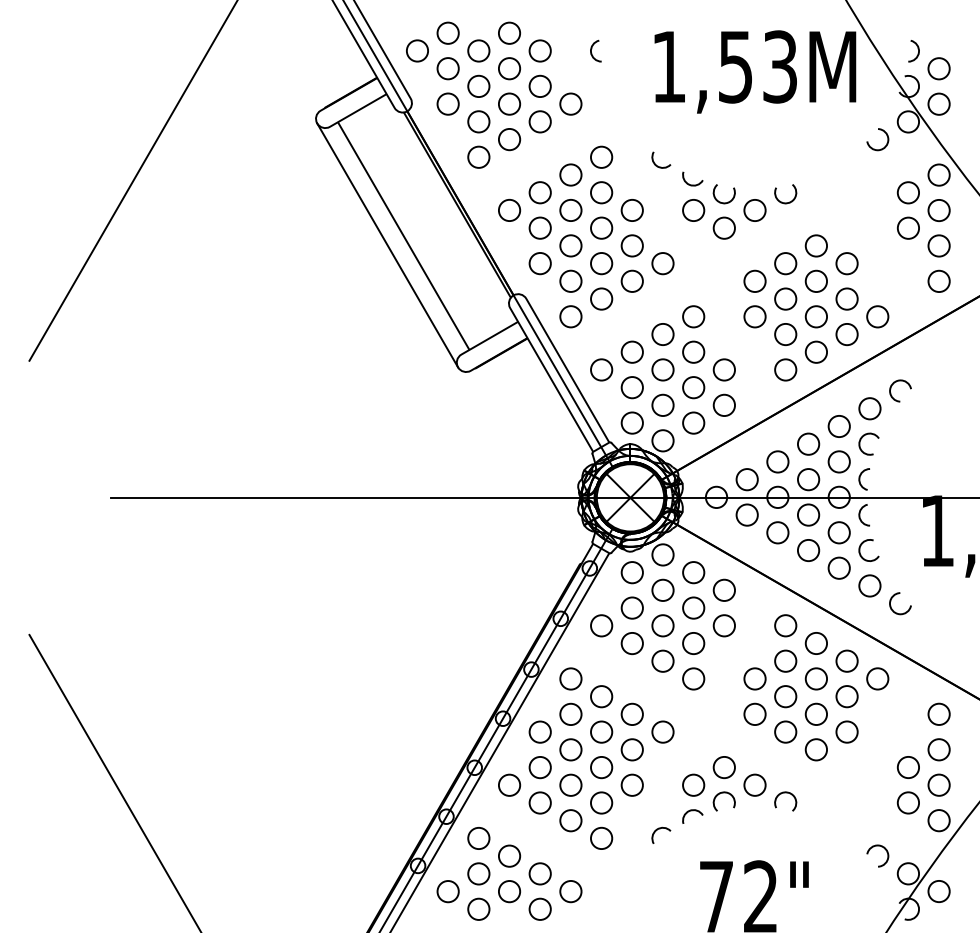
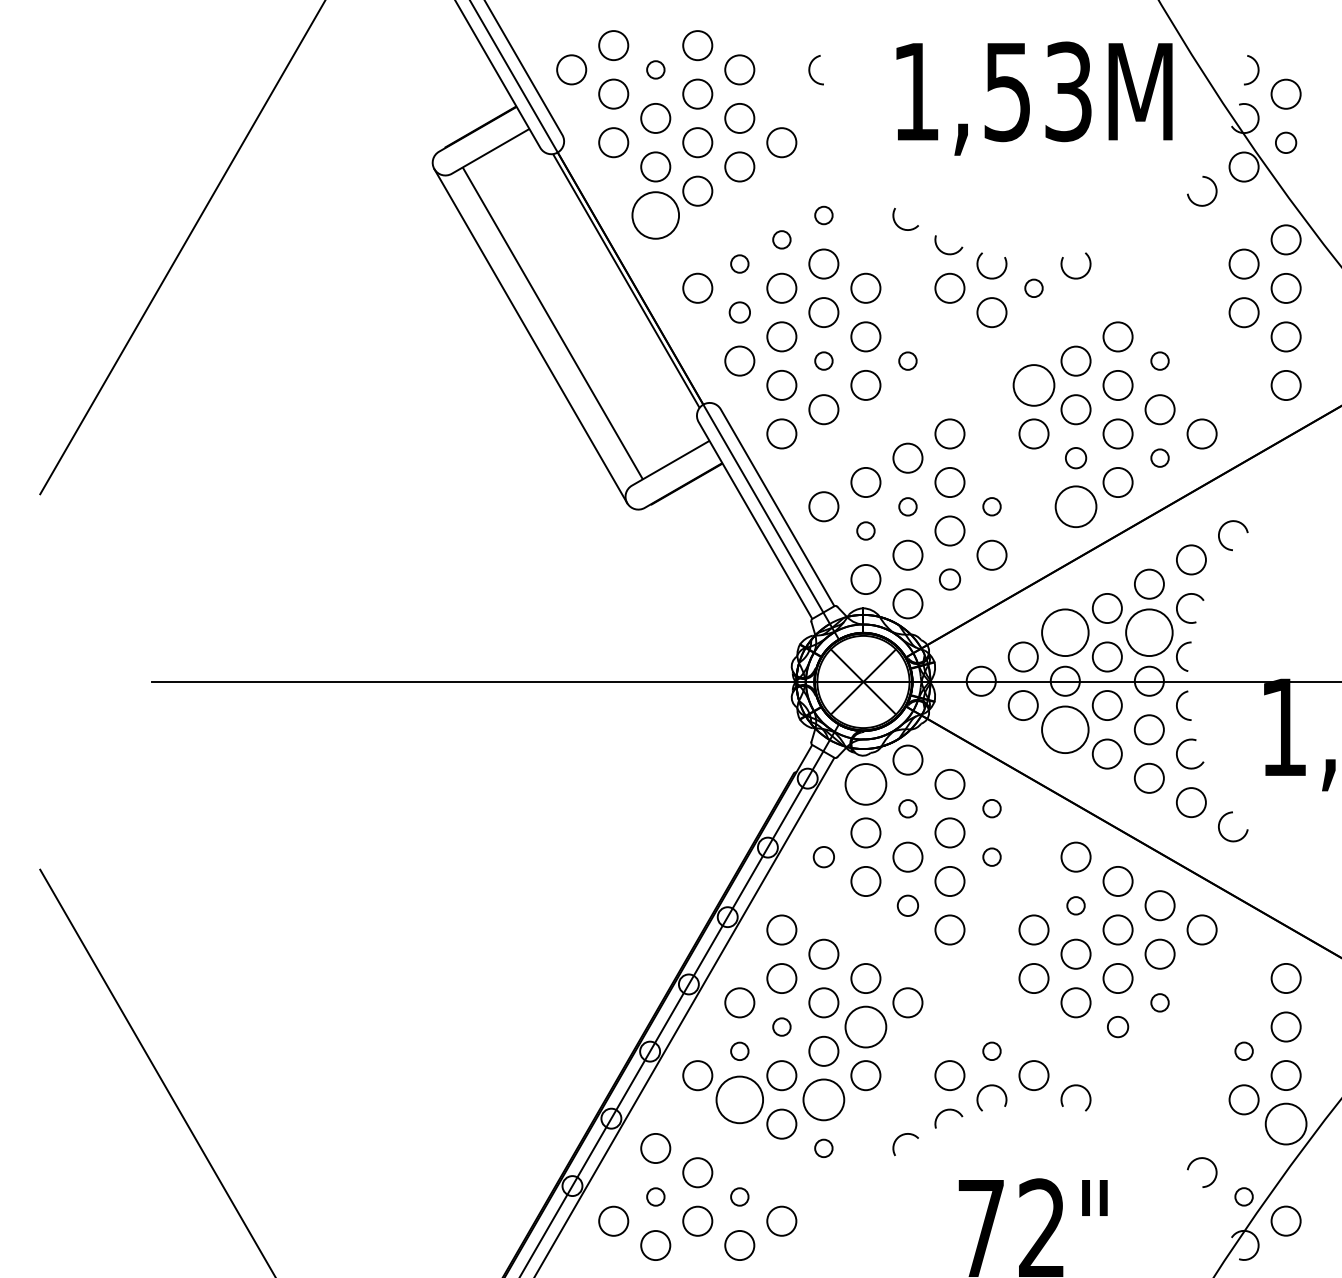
circle: (478, 50) -> (655, 69), size x0.6
circle: (938, 104) -> (1285, 142), size x0.7
circle: (478, 157) -> (655, 215), size x1.6
circle: (601, 157) -> (823, 215), size x0.6
circle: (570, 174) -> (781, 239), size x0.6
circle: (540, 192) -> (739, 263), size x0.6
circle: (754, 209) -> (1033, 287), size x0.6
circle: (540, 228) -> (739, 312), size x0.7
circle: (601, 263) -> (823, 360), size x0.6
circle: (662, 263) -> (907, 360), size x0.6
circle: (846, 263) -> (1159, 360), size x0.6
circle: (754, 281) -> (1033, 385), size x1.4
circle: (785, 333) -> (1075, 457), size x0.7
circle: (846, 333) -> (1159, 457), size x0.6
circle: (662, 369) -> (907, 506), size x0.6
circle: (723, 369) -> (991, 506), size x0.6
circle: (785, 369) -> (1075, 506), size x1.4
circle: (632, 387) -> (865, 530), size x0.6
circle: (693, 423) -> (949, 579), size x0.7
circle: (777, 461) -> (1064, 632), size x1.6
circle: (838, 461) -> (1148, 632), size x1.6
circle: (777, 532) -> (1064, 729), size x1.6
circle: (632, 571) -> (865, 783), size x1.4
circle: (662, 590) -> (907, 808), size x0.6
circle: (723, 590) -> (991, 808), size x0.6
circle: (601, 625) -> (823, 856), size x0.7
circle: (723, 625) -> (991, 856), size x0.6
circle: (662, 661) -> (907, 905), size x0.7
circle: (785, 661) -> (1075, 905), size x0.6
circle: (846, 731) -> (1159, 1002), size x0.6
circle: (570, 749) -> (781, 1026), size x0.6
circle: (632, 749) -> (865, 1026), size x1.4
circle: (815, 749) -> (1117, 1026), size x0.7
circle: (540, 766) -> (739, 1050), size x0.6
circle: (723, 766) -> (991, 1050), size x0.6
circle: (907, 766) -> (1243, 1050), size x0.6
circle: (540, 802) -> (739, 1099), size x1.6
circle: (601, 802) -> (823, 1099), size x1.4
circle: (938, 820) -> (1285, 1123), size x1.4
circle: (601, 837) -> (823, 1147), size x0.6
circle: (478, 873) -> (655, 1196), size x0.6
circle: (540, 873) -> (739, 1196), size x0.6
circle: (907, 873) -> (1243, 1196), size x0.6

